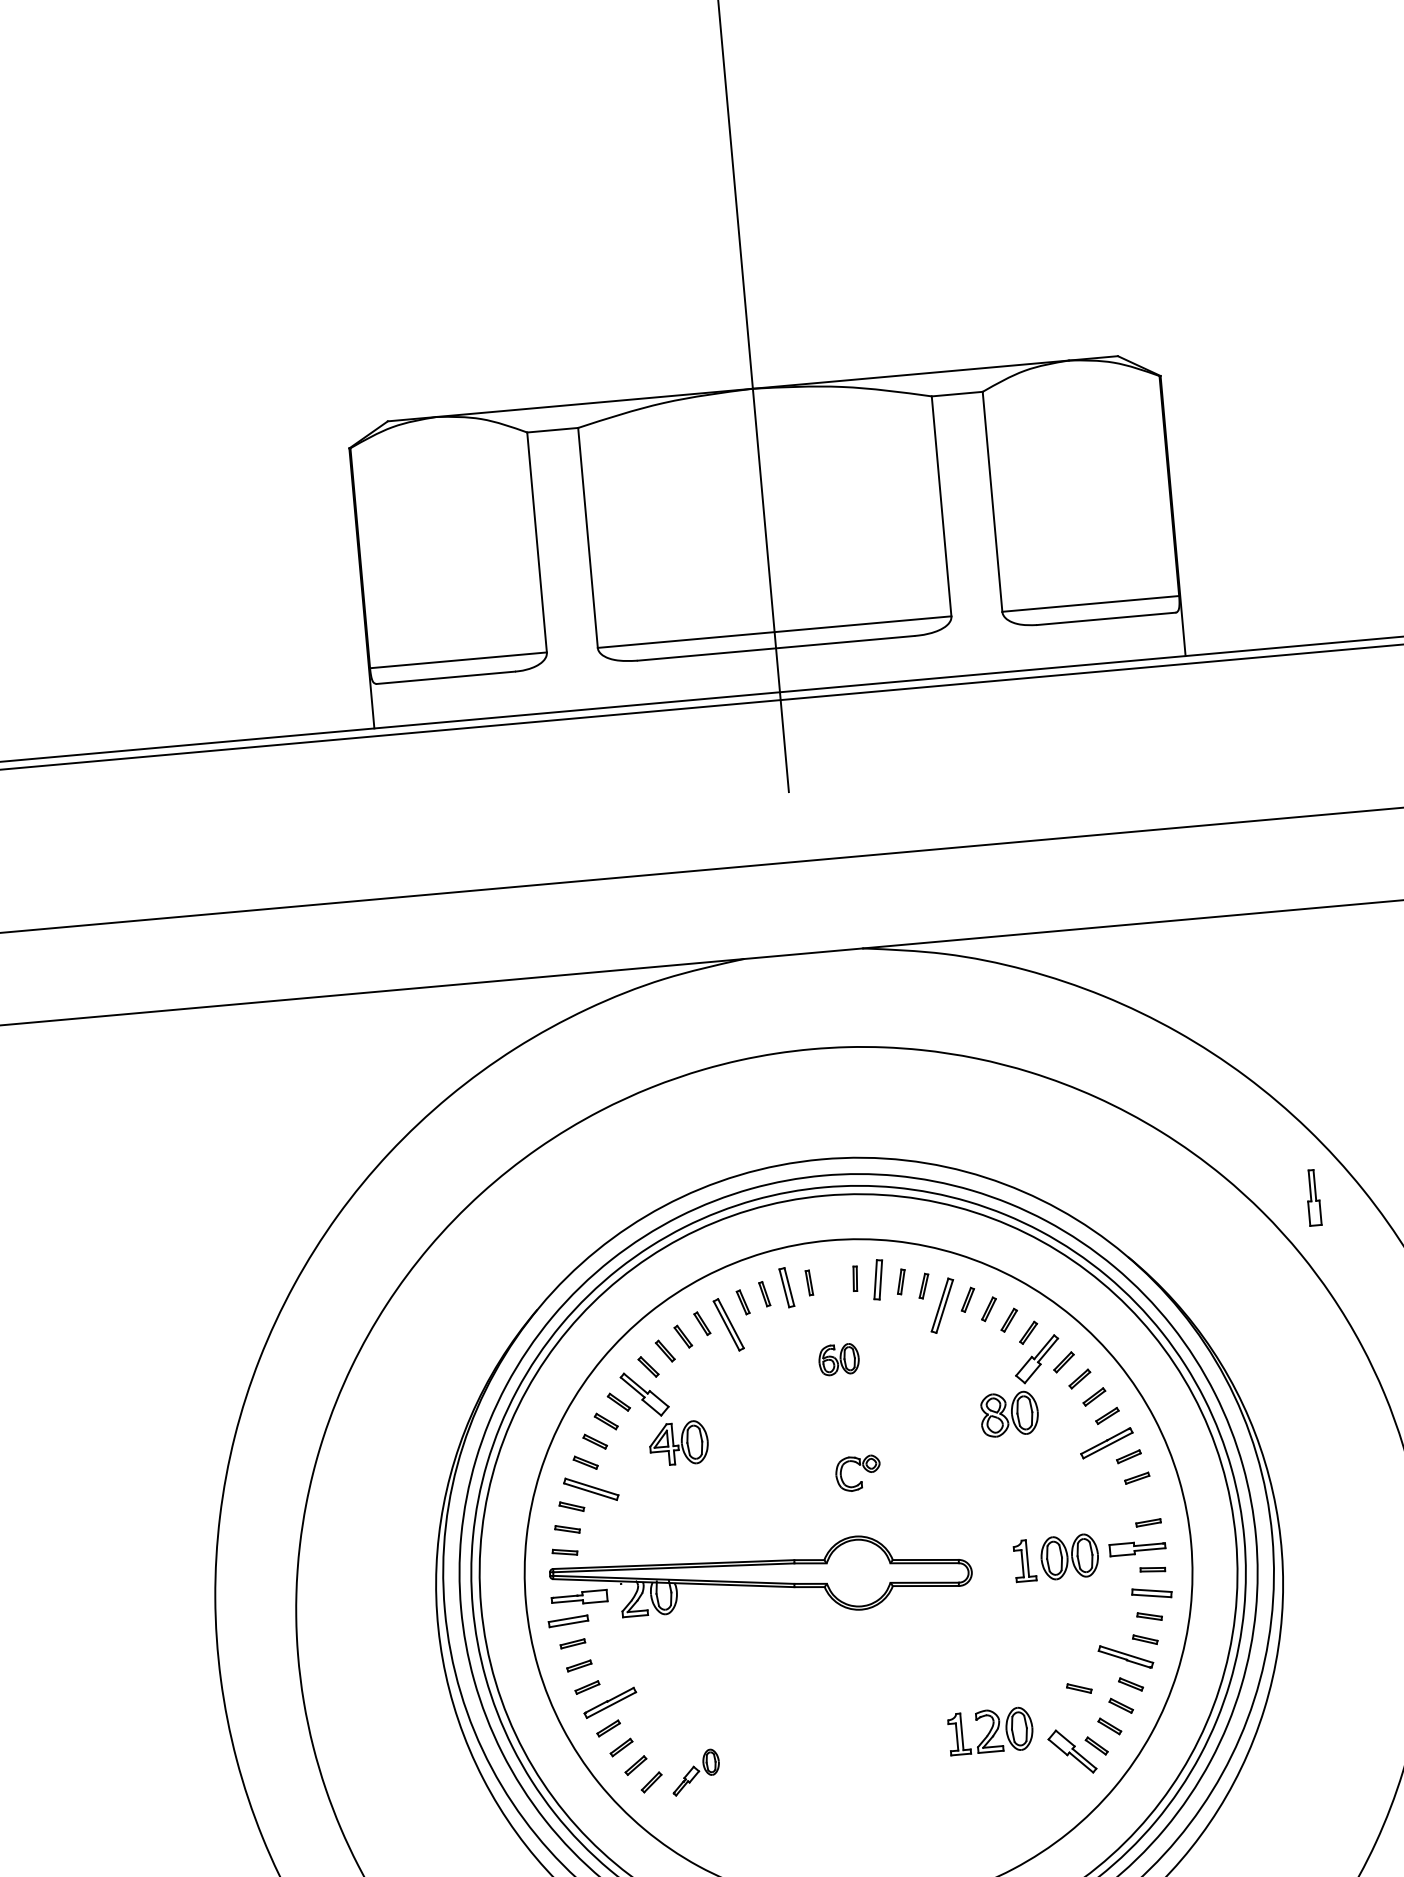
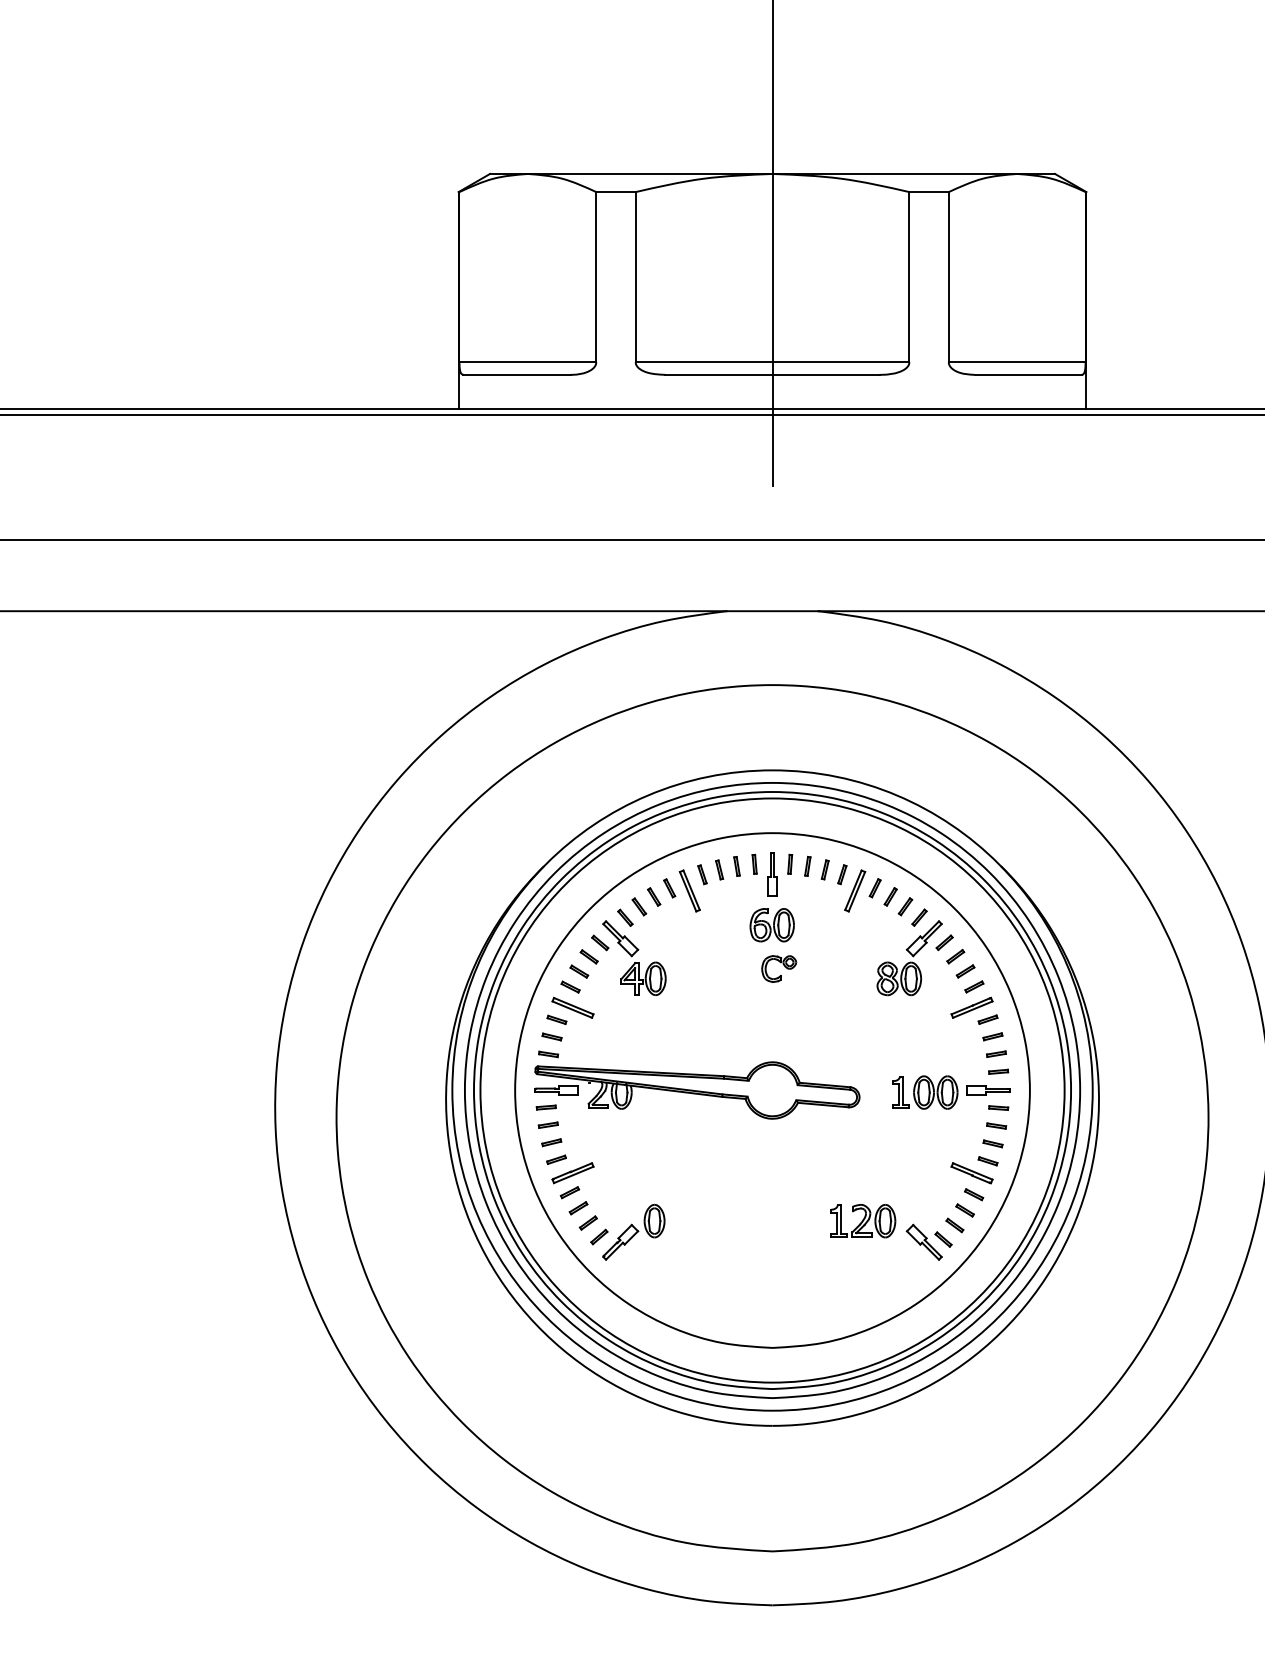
part: (1313, 1197) -> (772, 874), moved
part: (877, 1278) -> (807, 865), size x0.62
part: (786, 1287) -> (736, 866), size x0.62
part: (838, 1359) -> (771, 925), size x1.43
part: (858, 1472) -> (779, 968), moved
part: (1143, 1499) -> (996, 1053), added
part: (1152, 1592) -> (996, 1125), size x0.62
part: (567, 1621) -> (545, 1107), size x0.62
part: (1078, 1688) -> (933, 1194), removed
part: (695, 1772) -> (633, 1232), size x1.67

